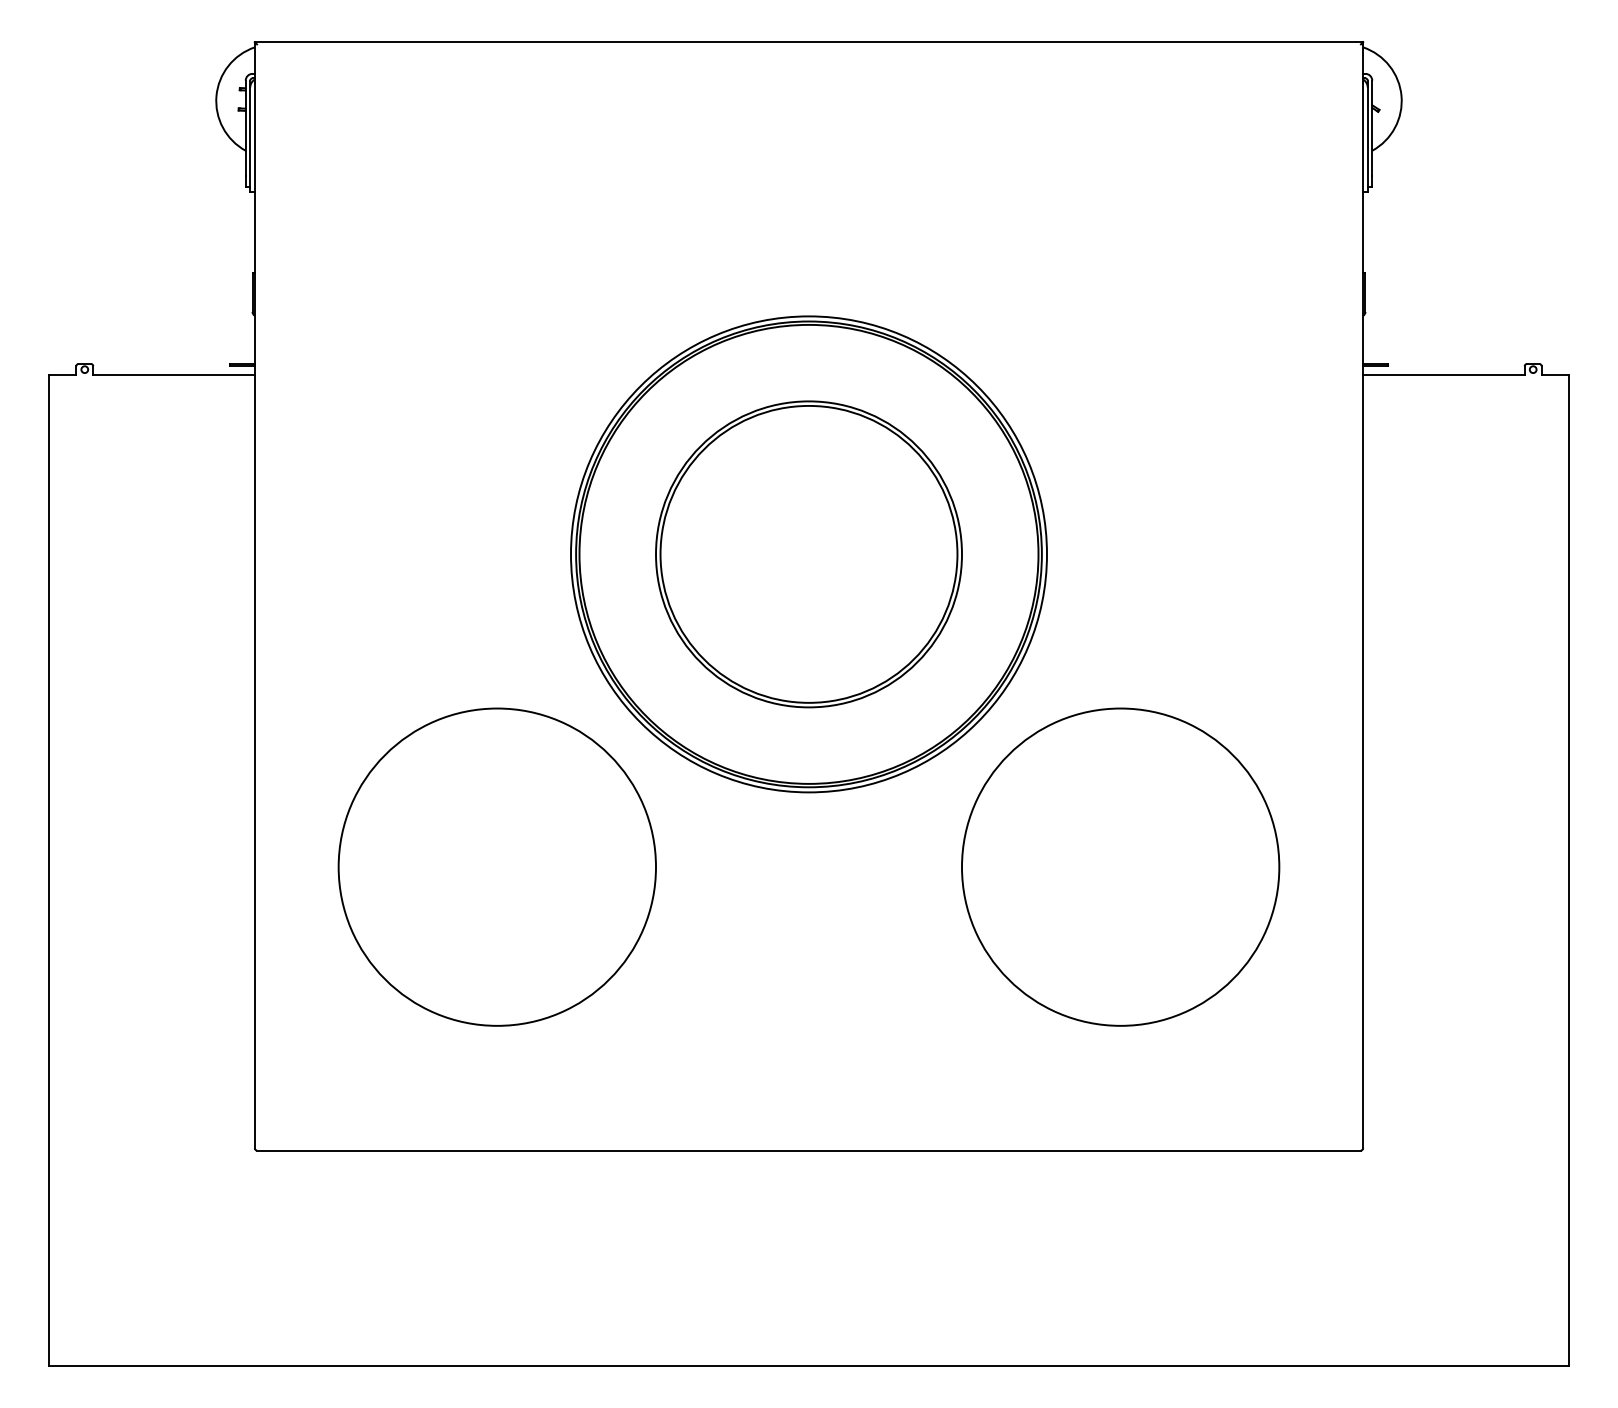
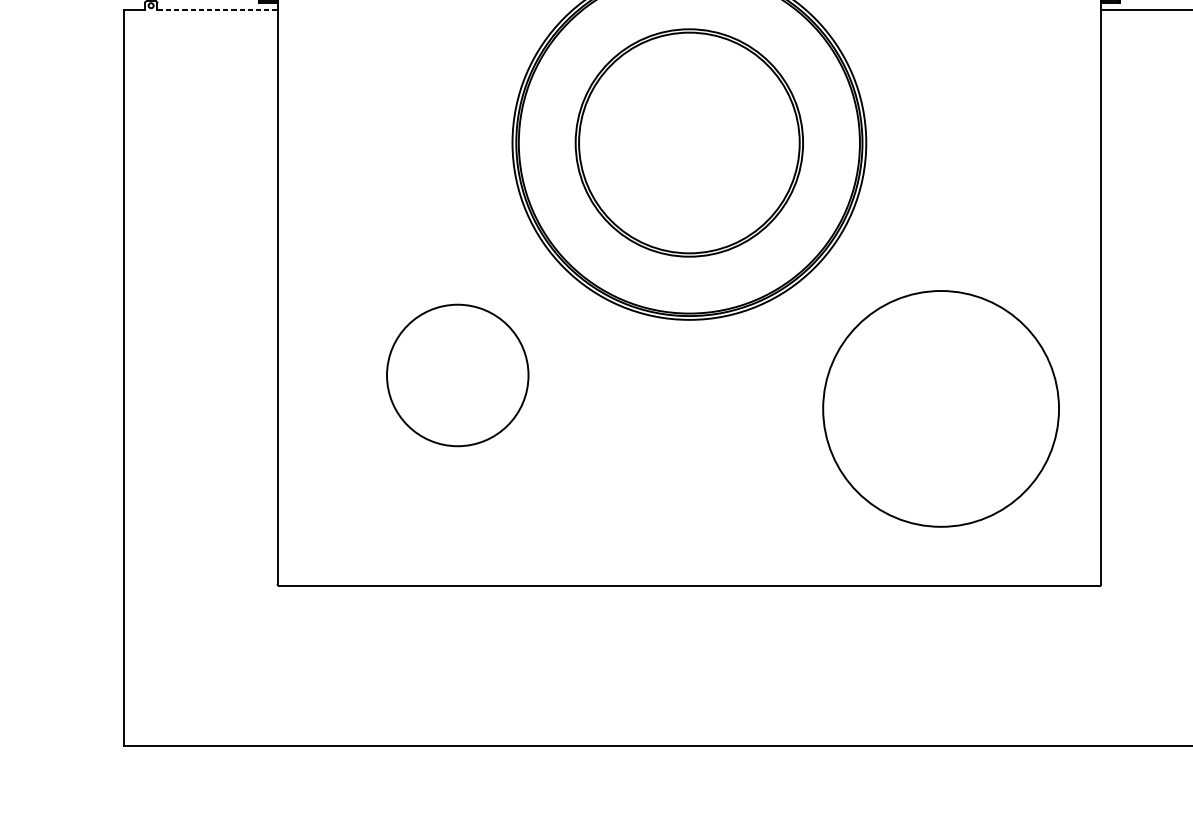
line: (174, 375) -> (217, 10), solid -> dashed
circle: (497, 866) -> (457, 374), size x0.6
circle: (1120, 866) -> (940, 408), moved

